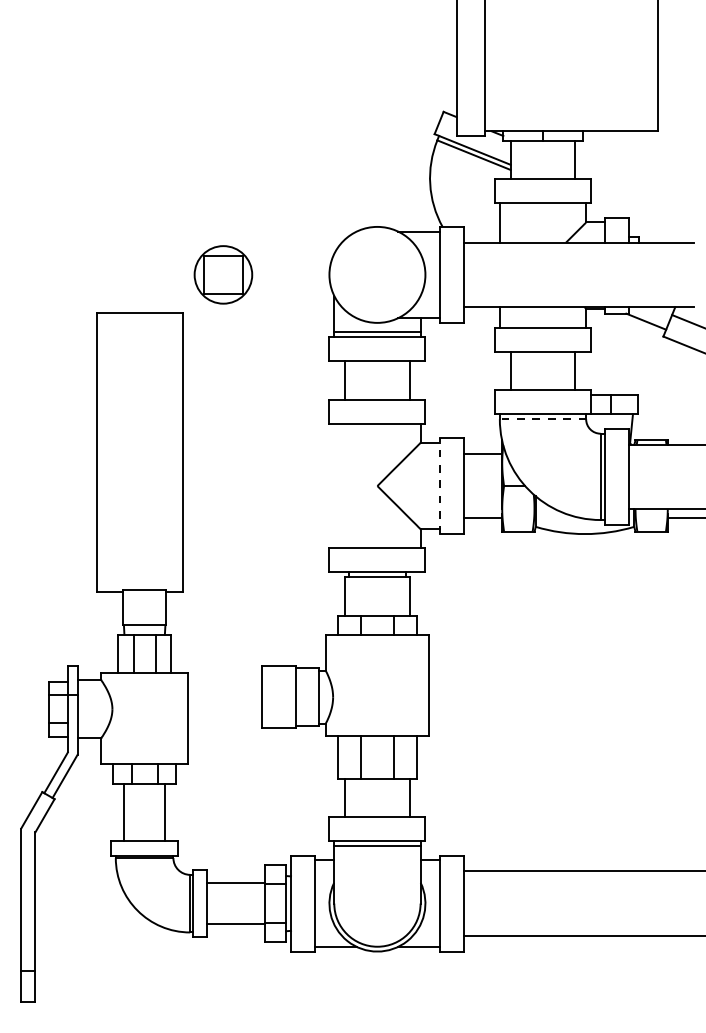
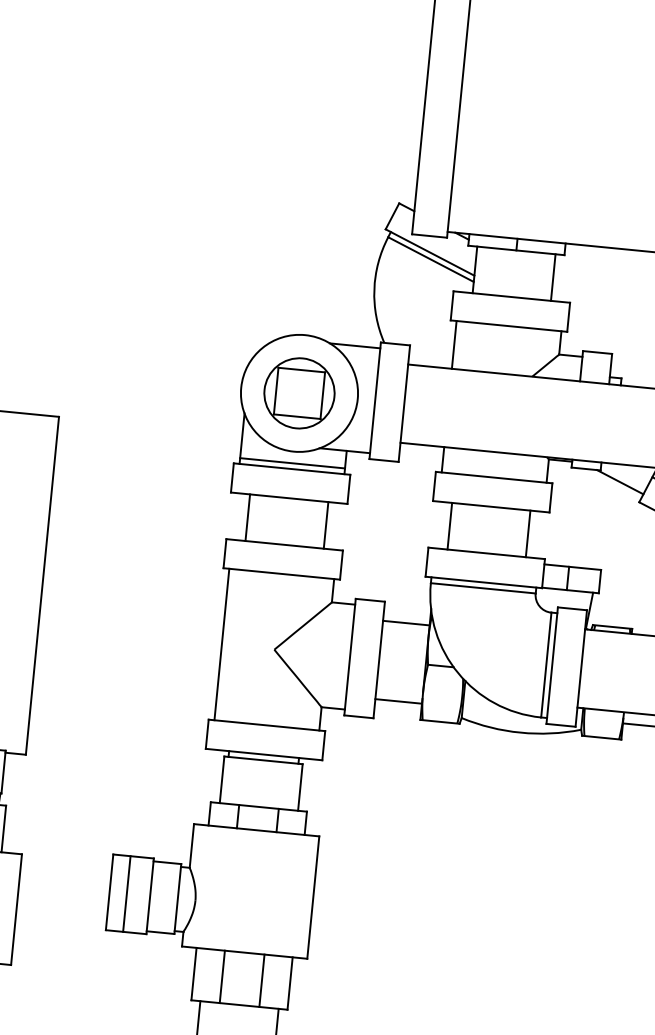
part: (223, 274) -> (299, 392), moved
line: (542, 419) -> (482, 588), dashed -> solid
line: (334, 485) -> (222, 643), added
line: (439, 486) -> (349, 657), dashed -> solid
line: (276, 697) -> (126, 894), added

